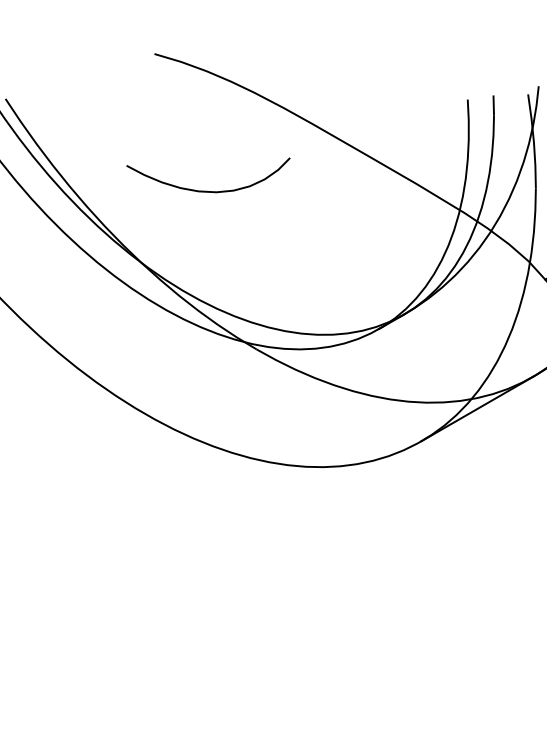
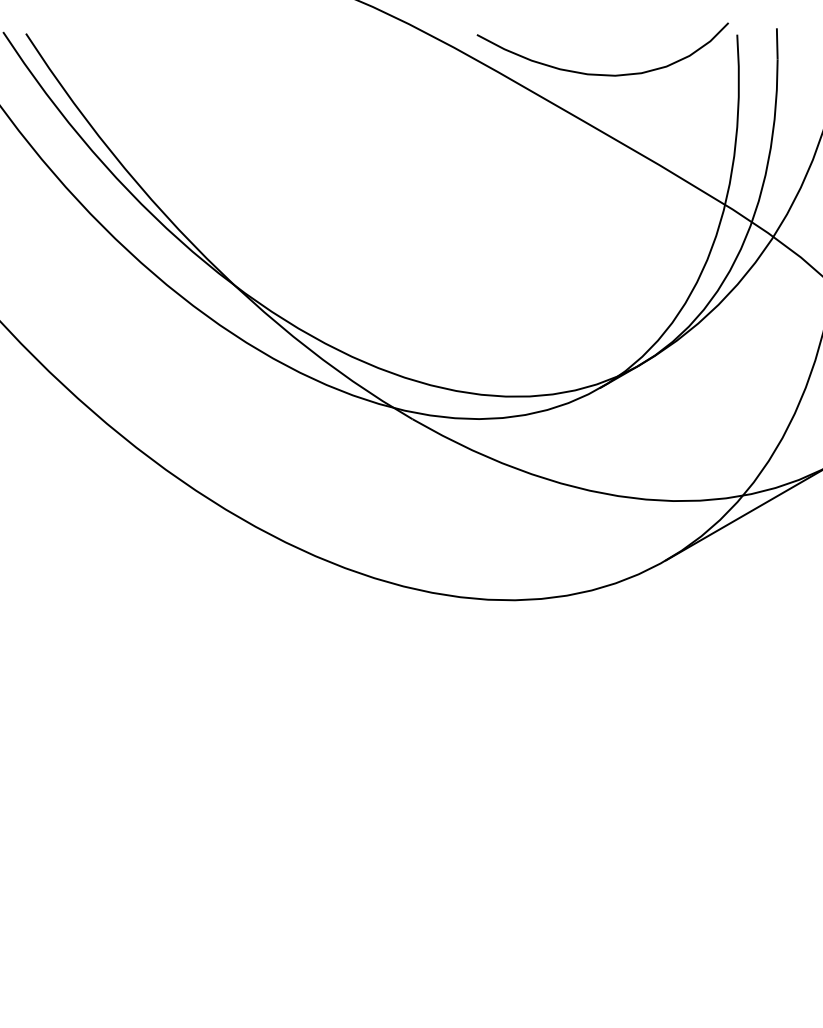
curve: (207, 190) -> (601, 72), moved

